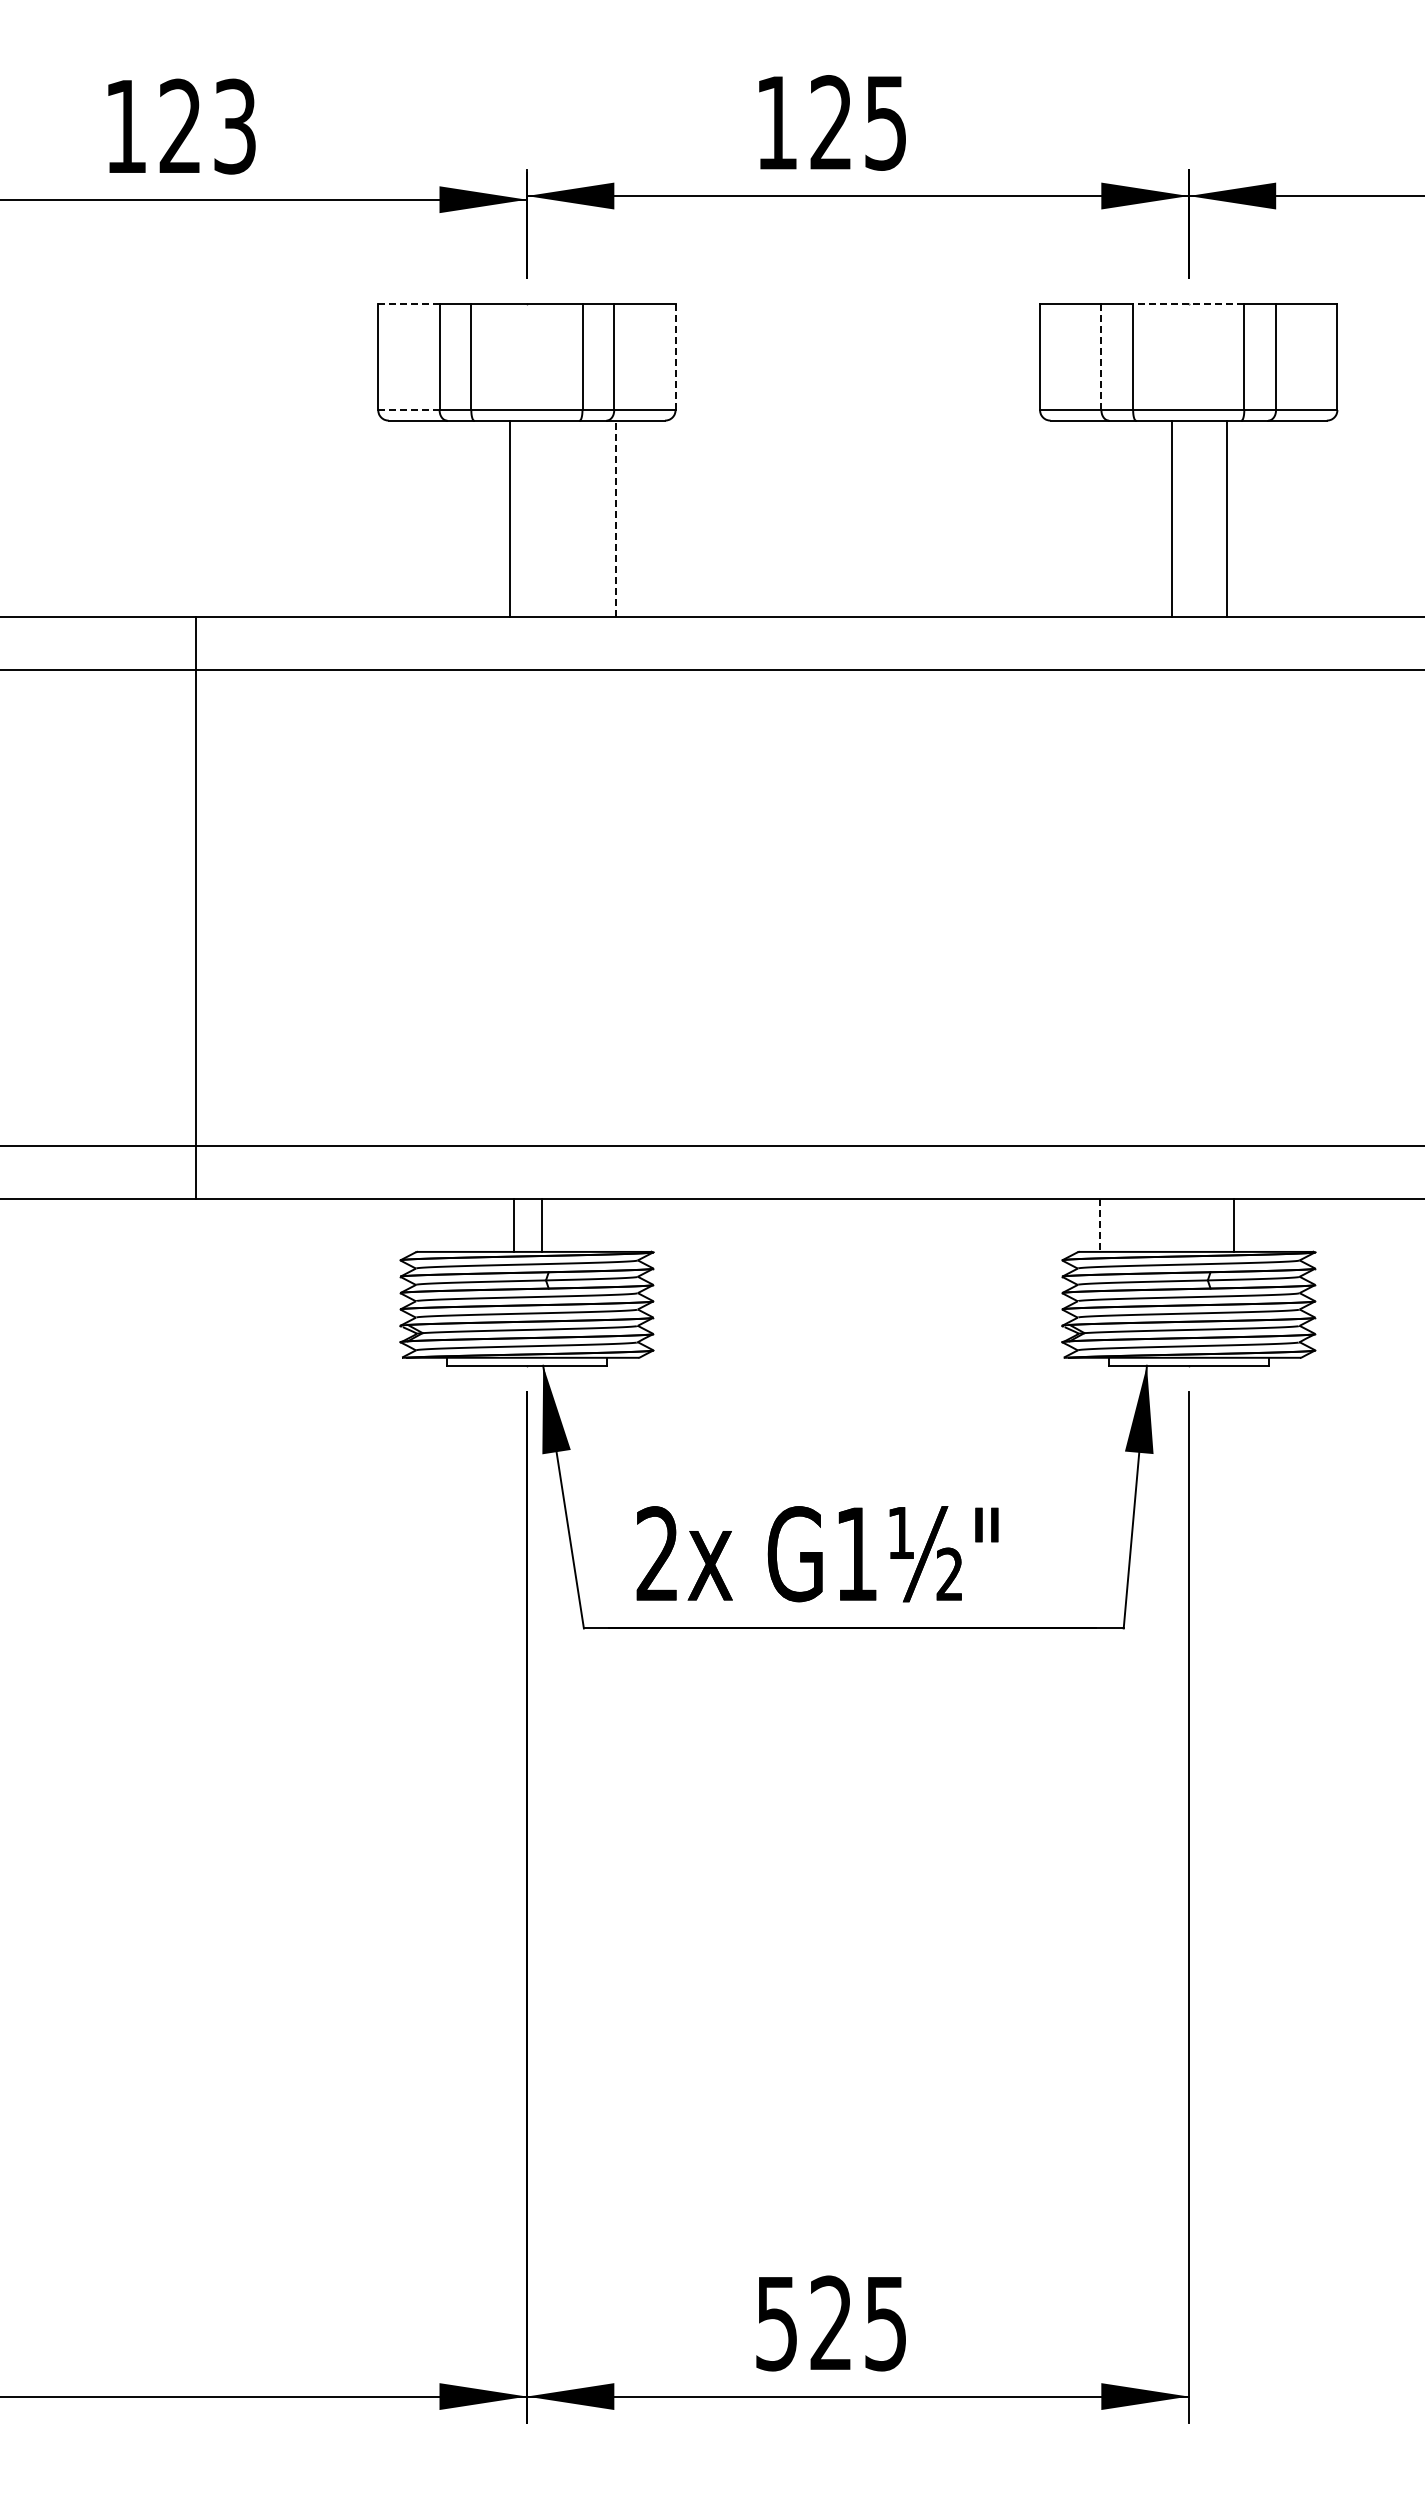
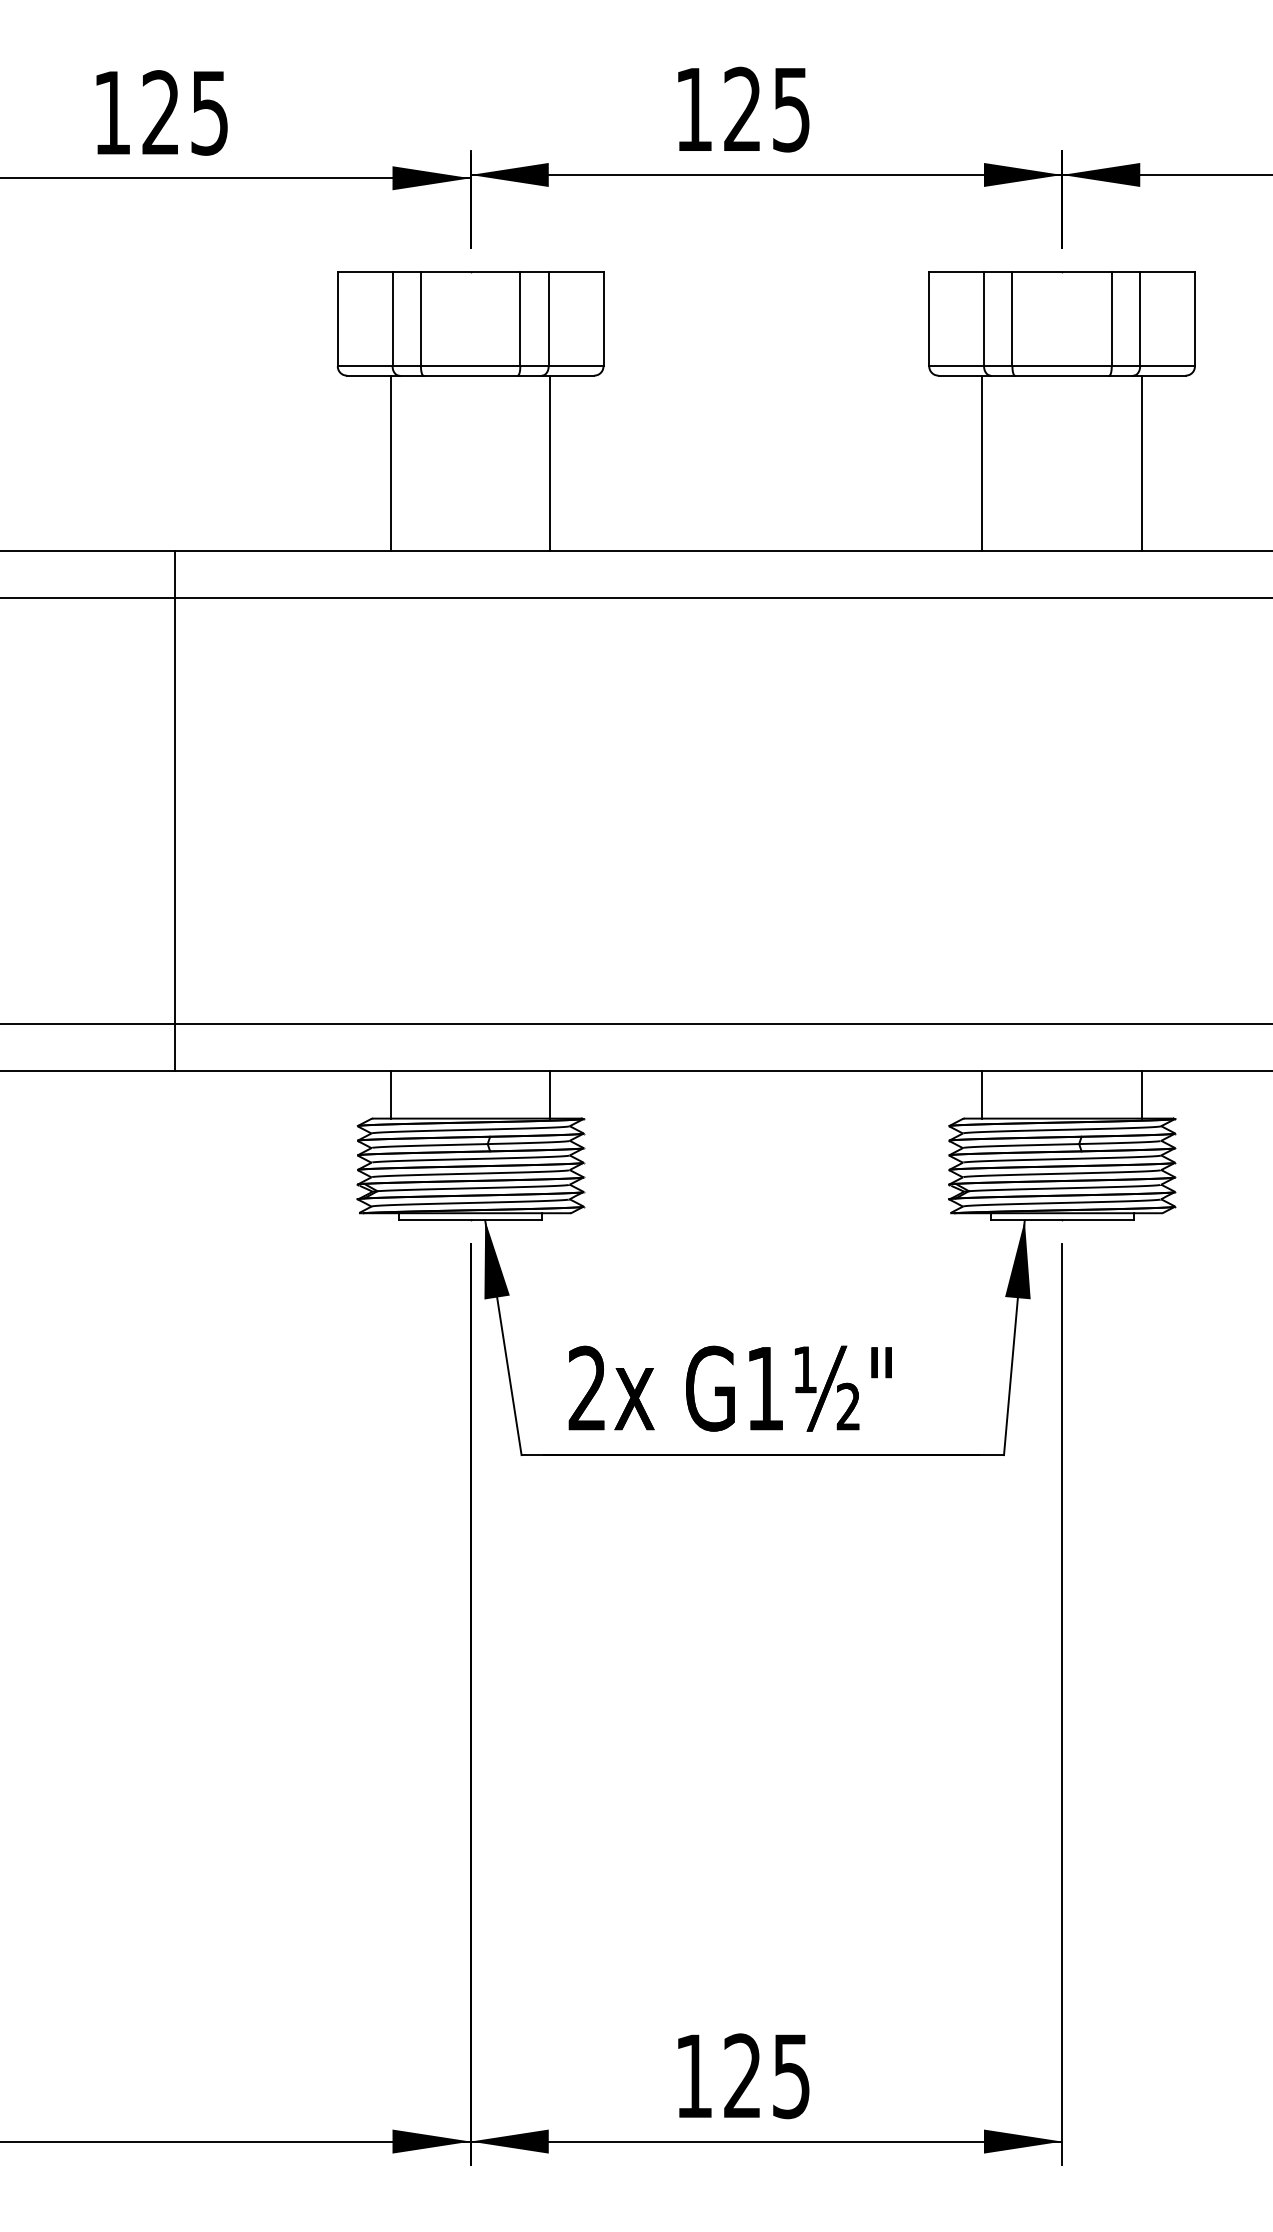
text: (234, 126) -> (209, 112), 123 -> 125
line: (408, 304) -> (364, 271), dashed -> solid
line: (1188, 304) -> (1061, 271), dashed -> solid
line: (675, 357) -> (603, 319), dashed -> solid
line: (1101, 357) -> (984, 319), dashed -> solid
line: (408, 410) -> (364, 366), dashed -> solid
line: (509, 518) -> (390, 463), moved
line: (616, 518) -> (550, 463), dashed -> solid
line: (1171, 518) -> (982, 463), moved
line: (1226, 518) -> (1141, 463), moved
line: (513, 1224) -> (390, 1094), moved
line: (542, 1224) -> (550, 1094), moved
line: (1233, 1224) -> (1141, 1094), moved
line: (1099, 1225) -> (982, 1094), dashed -> solid
text: (776, 2324) -> (693, 2077), 525 -> 125

